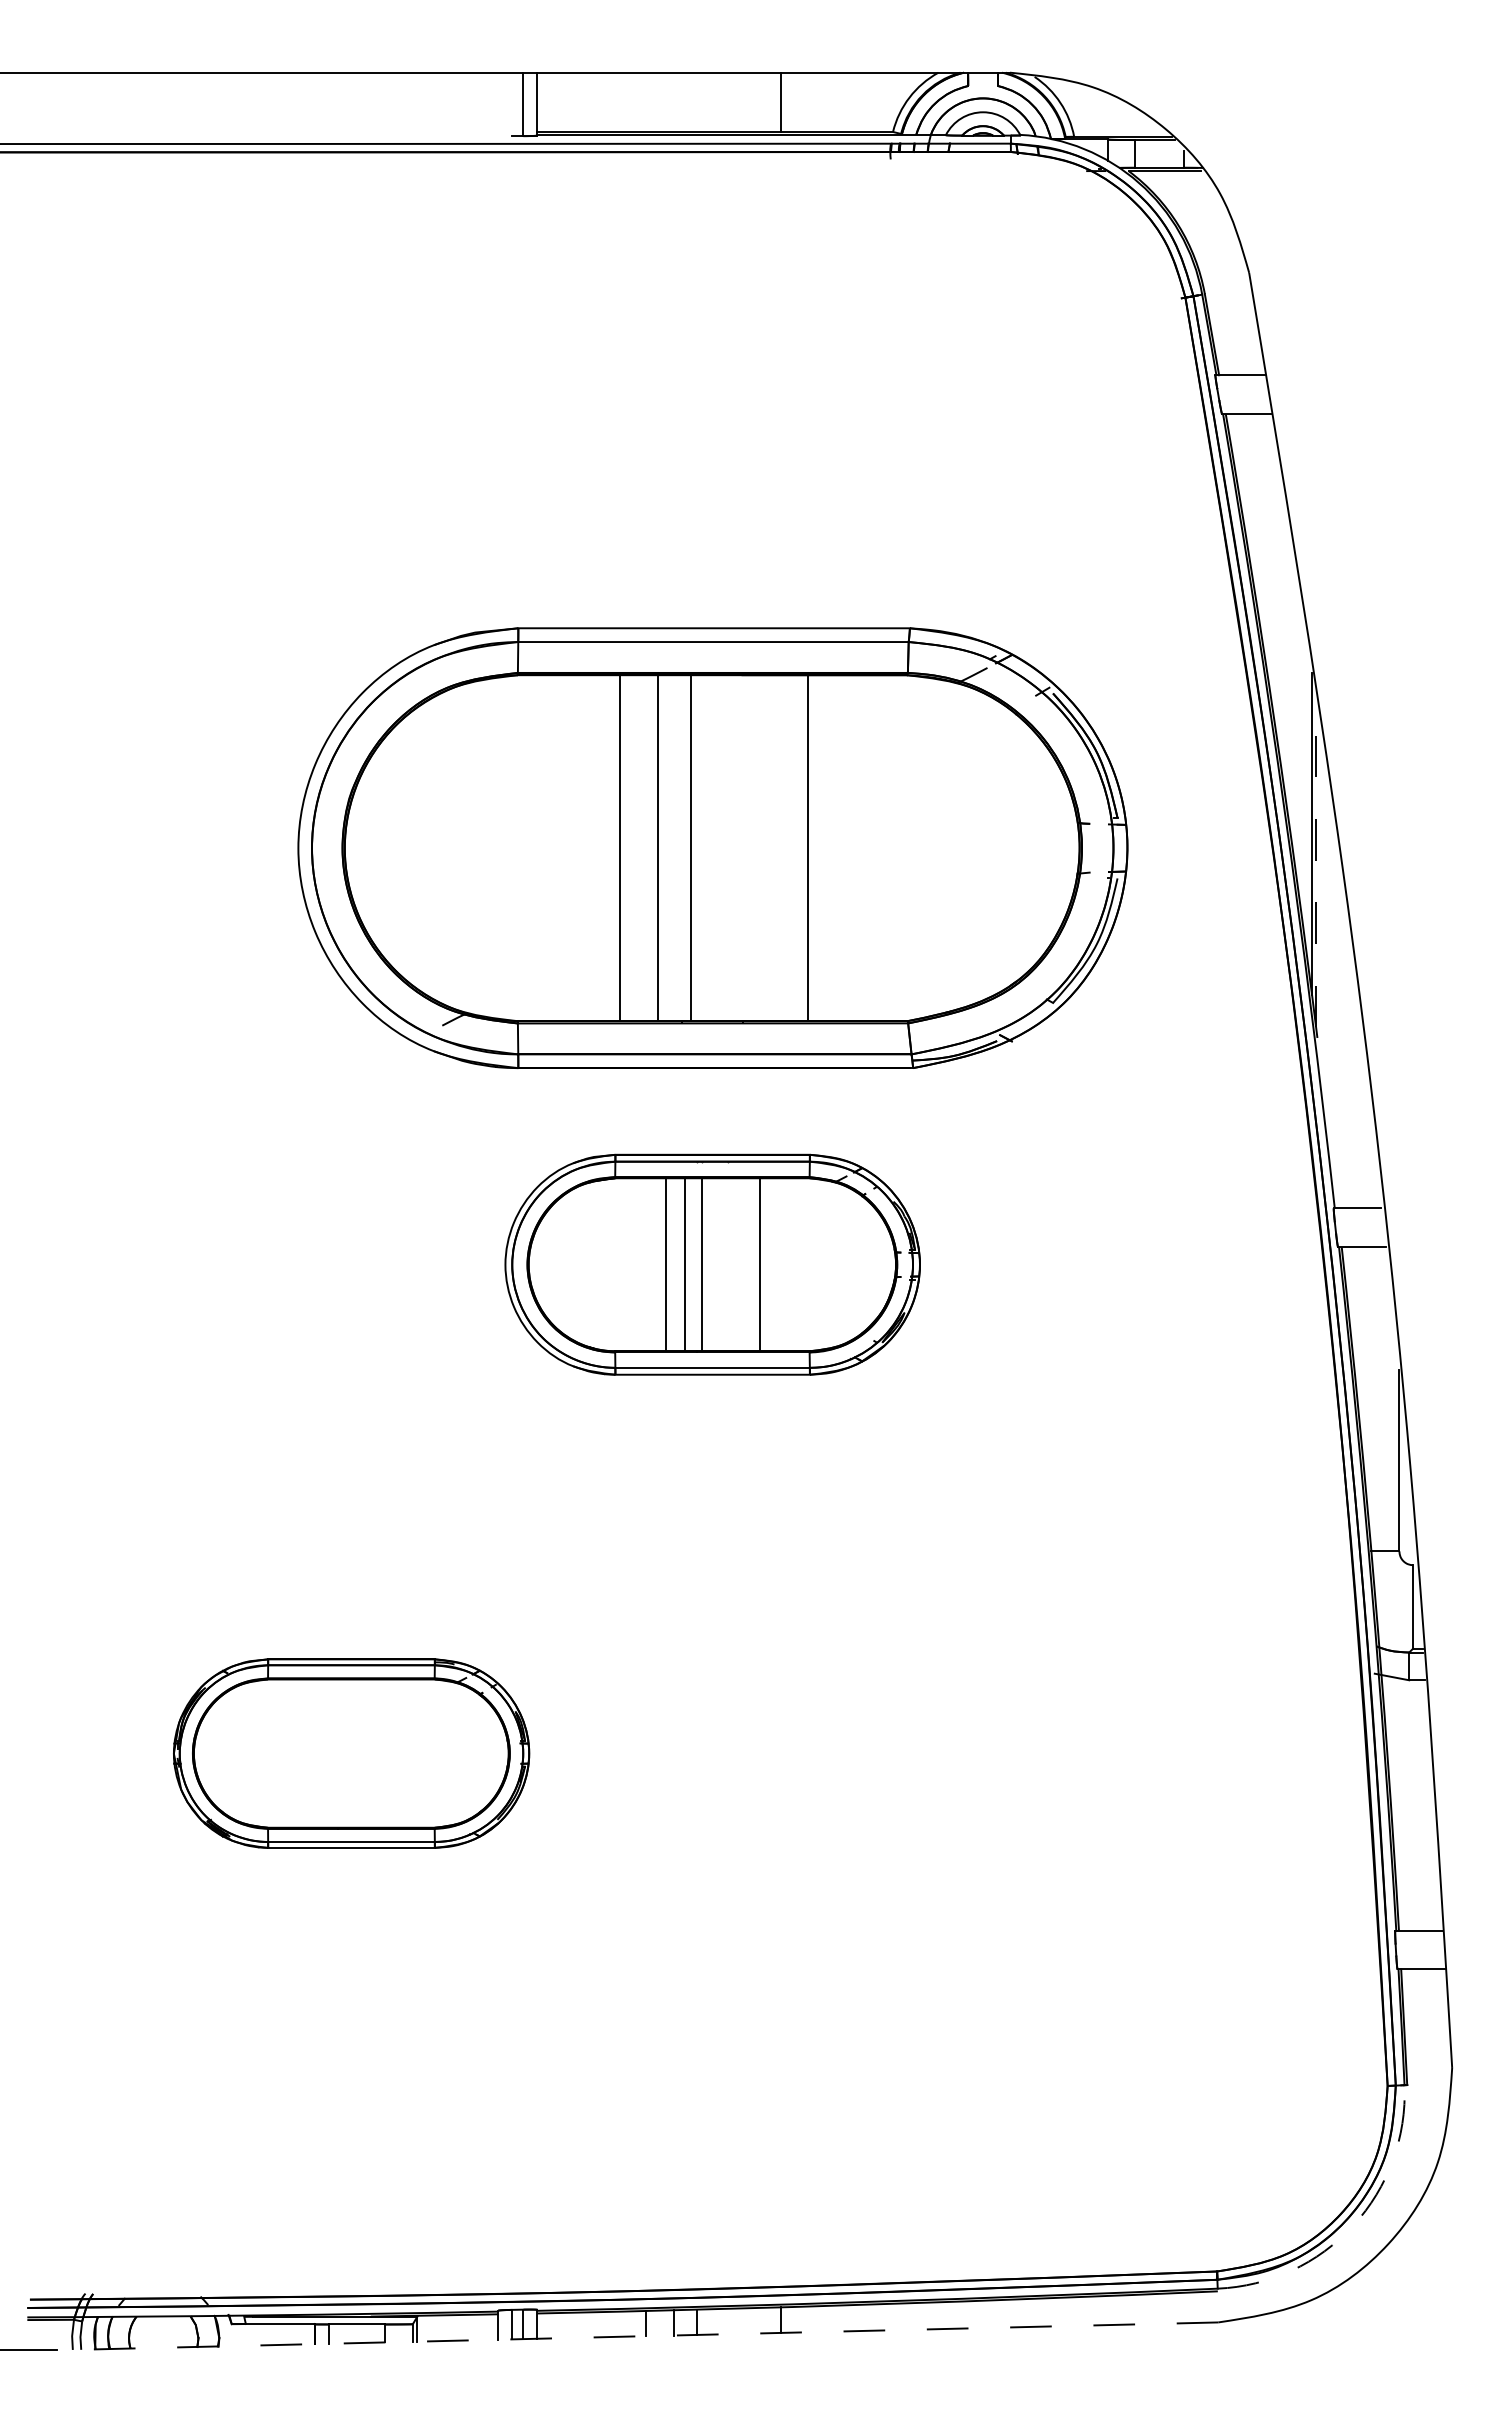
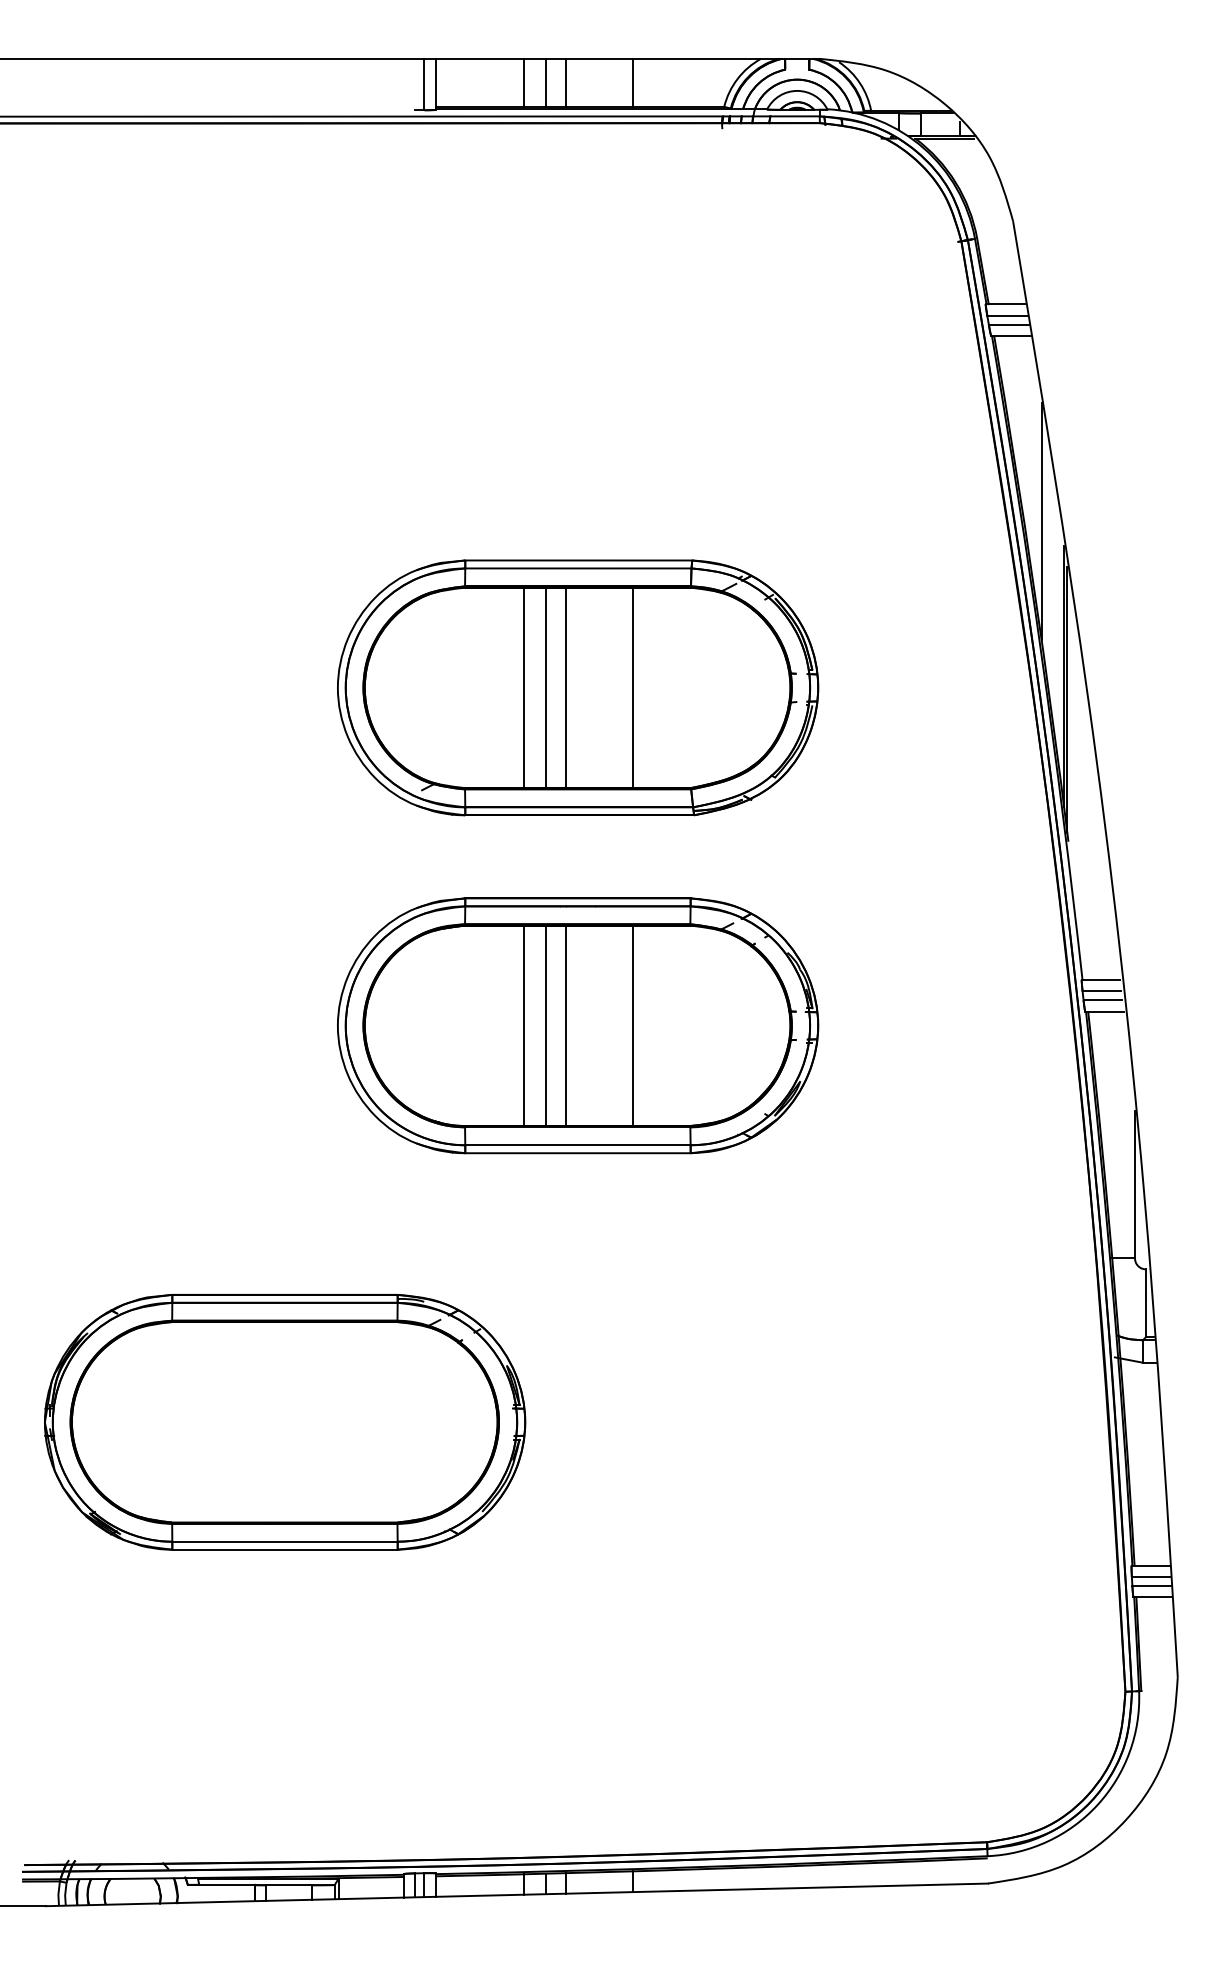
line: (646, 101) -> (524, 82), added
line: (673, 101) -> (546, 82), added
line: (697, 101) -> (565, 82), added
line: (1242, 389) -> (1007, 315), added
line: (1244, 400) -> (1009, 324), added
line: (1284, 642) -> (1041, 520), added
part: (712, 848) -> (577, 688), size x0.71
line: (1316, 862) -> (1067, 699), dashed -> solid
line: (1358, 1222) -> (1101, 991), added
line: (1360, 1233) -> (1103, 1000), added
part: (712, 1264) -> (577, 1025), size x1.43
part: (351, 1753) -> (284, 1422), size x1.67
line: (1419, 1944) -> (1151, 1577), added
line: (1420, 1955) -> (1152, 1585), added
arc: (1353, 2225) -> (1097, 1804), dashed -> solid
line: (636, 2336) -> (516, 1894), dashed -> solid

